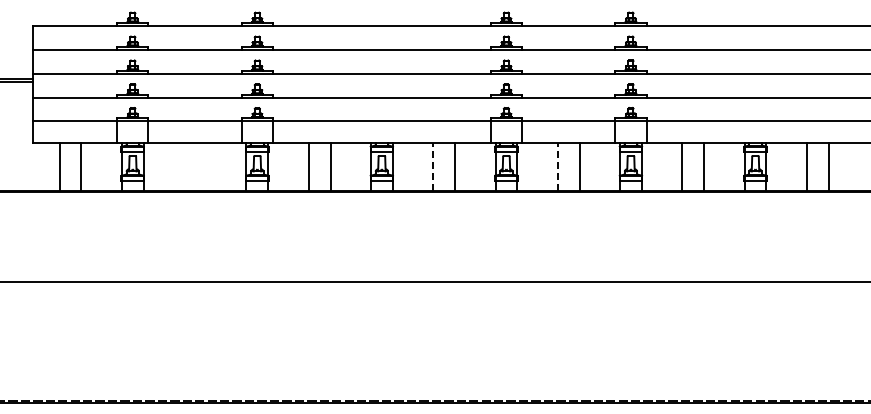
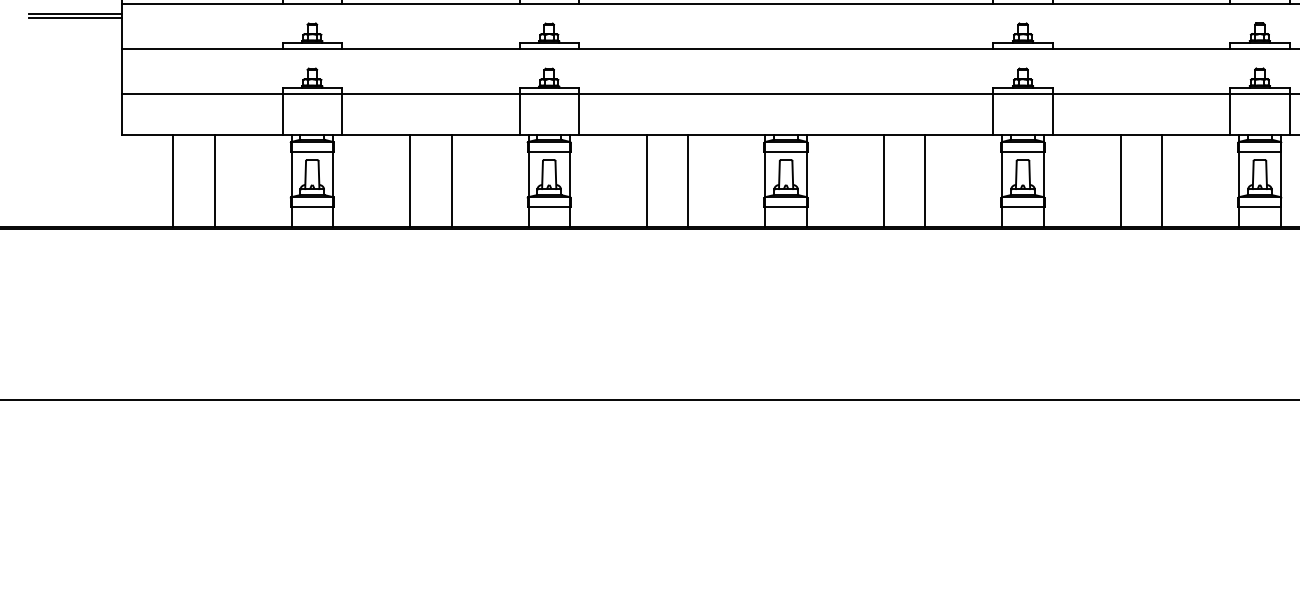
line: (433, 166) -> (884, 179), dashed -> solid
line: (557, 166) -> (1120, 179), dashed -> solid
line: (184, 167) -> (410, 181), added
line: (206, 167) -> (452, 181), added

